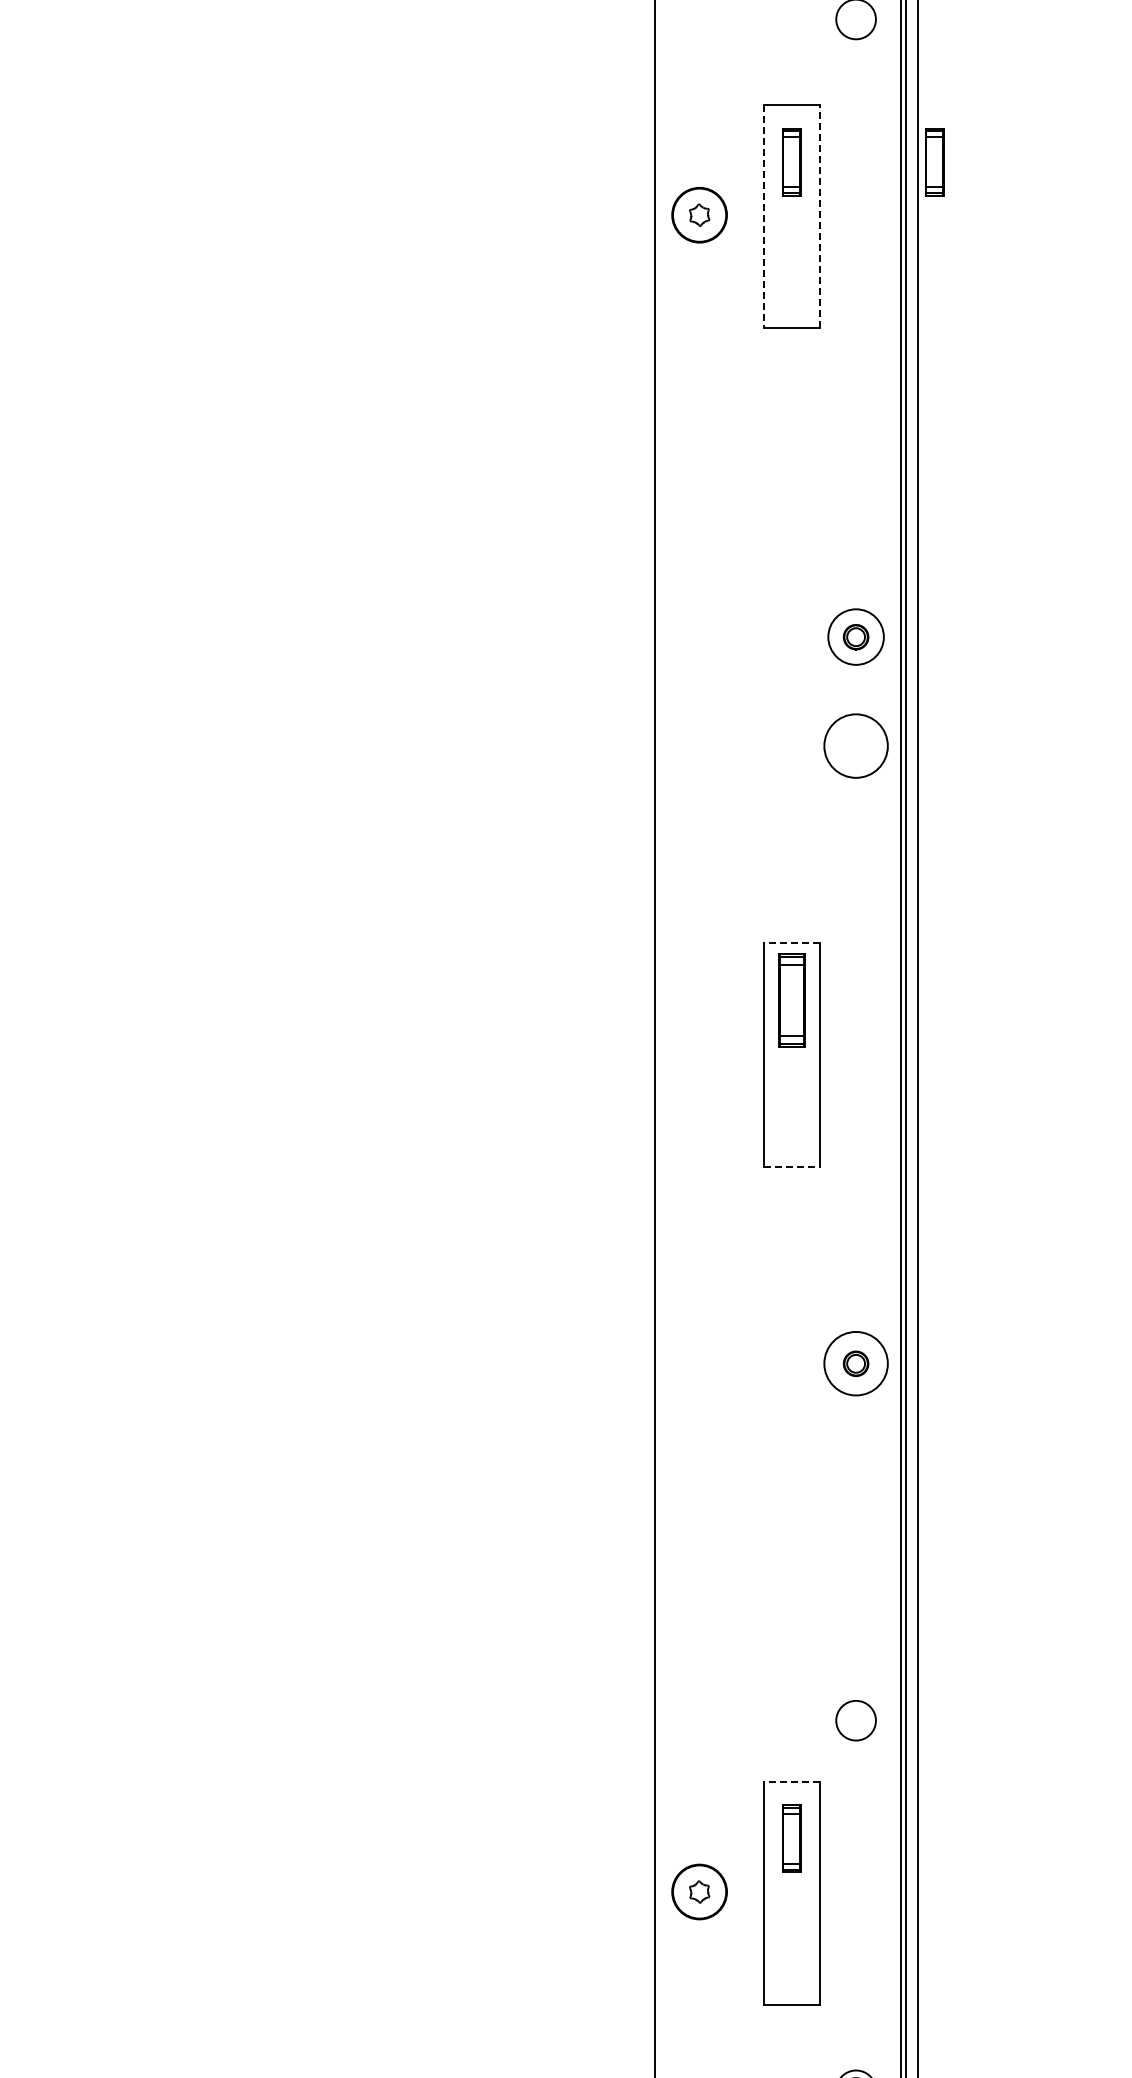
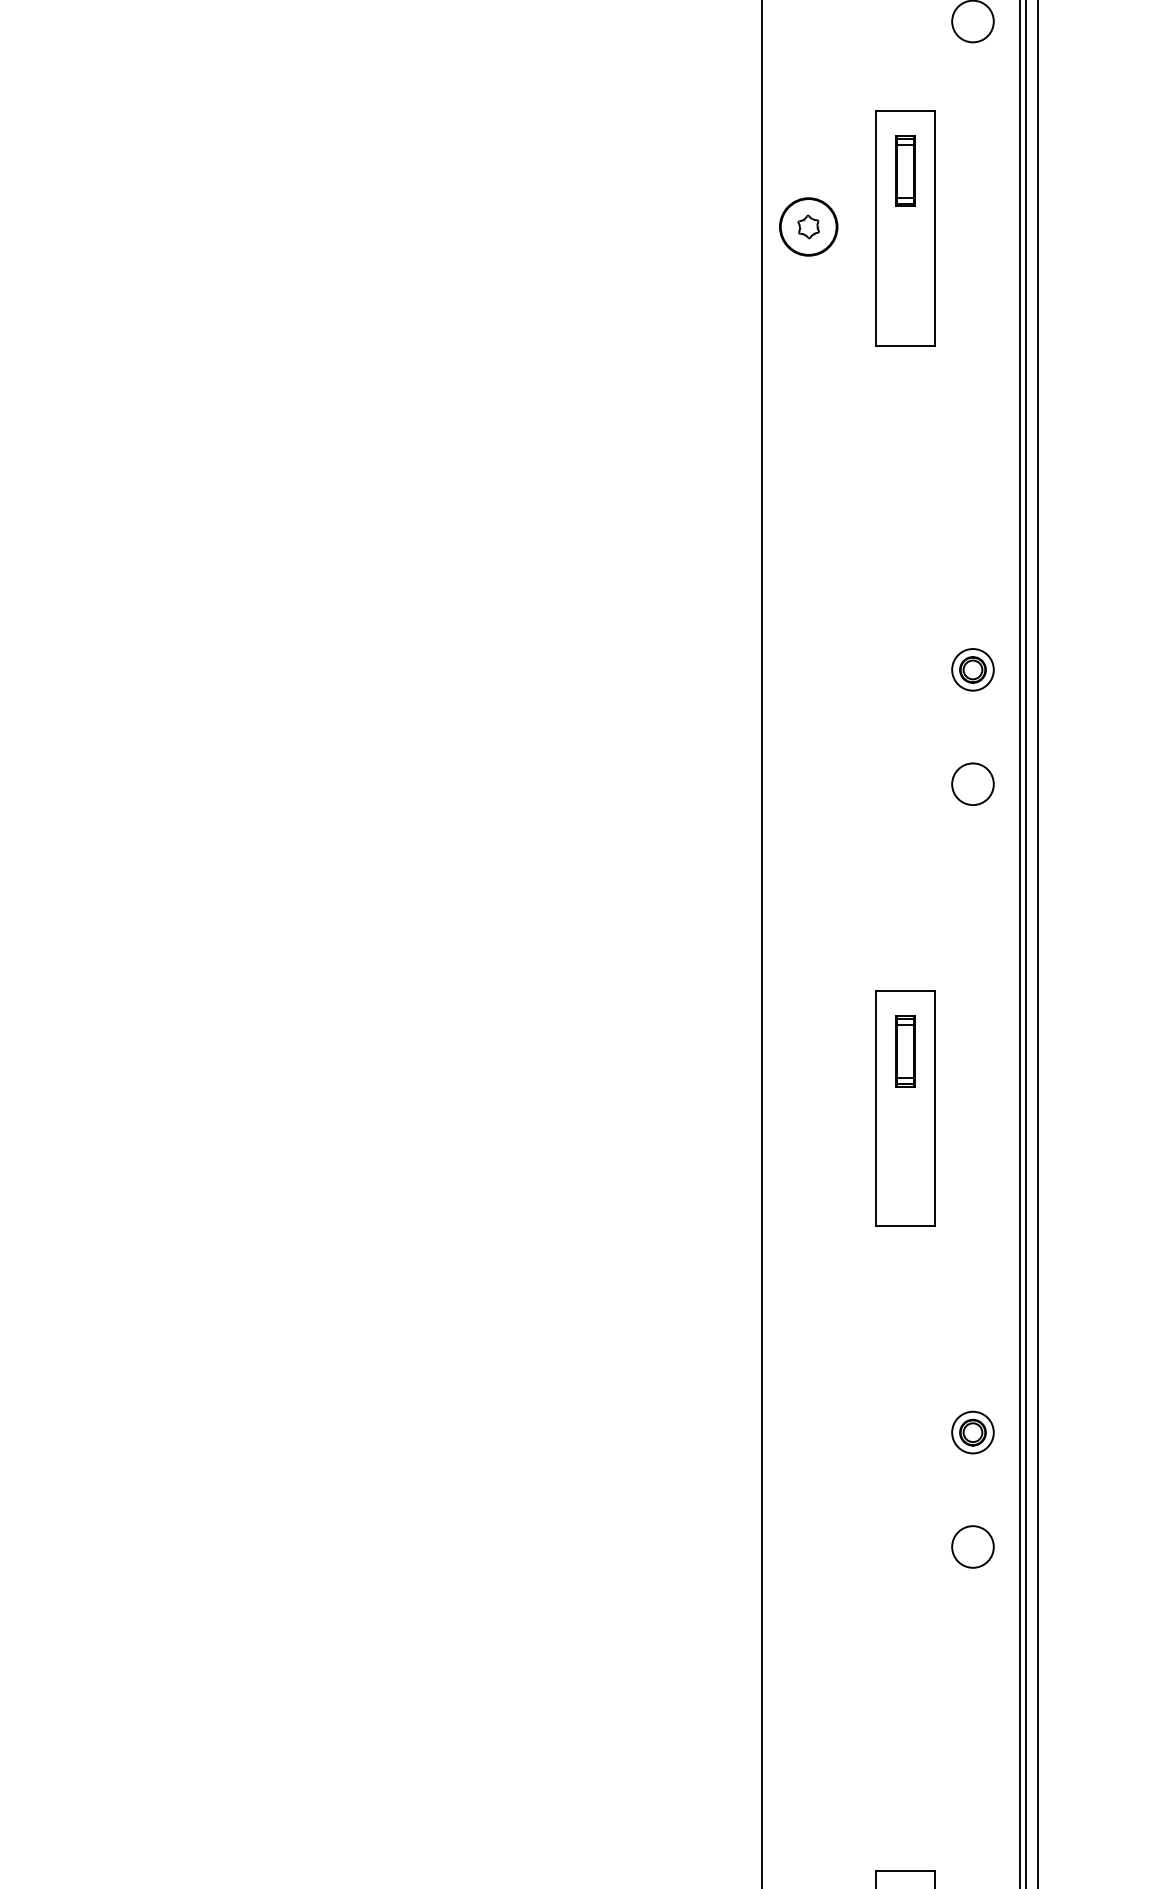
part: (934, 162) -> (1055, 171), removed
line: (763, 216) -> (875, 228), dashed -> solid
line: (819, 216) -> (934, 228), dashed -> solid
circle: (855, 636) -> (972, 669), size x0.71
circle: (855, 745) -> (972, 783), size x0.62
line: (791, 943) -> (905, 991), dashed -> solid
part: (791, 1000) -> (905, 1051), size x0.71
line: (791, 1166) -> (905, 1225), dashed -> solid
circle: (855, 1363) -> (972, 1432), size x0.62
circle: (855, 1720) -> (972, 1546), moved
line: (791, 1781) -> (905, 1871), dashed -> solid

